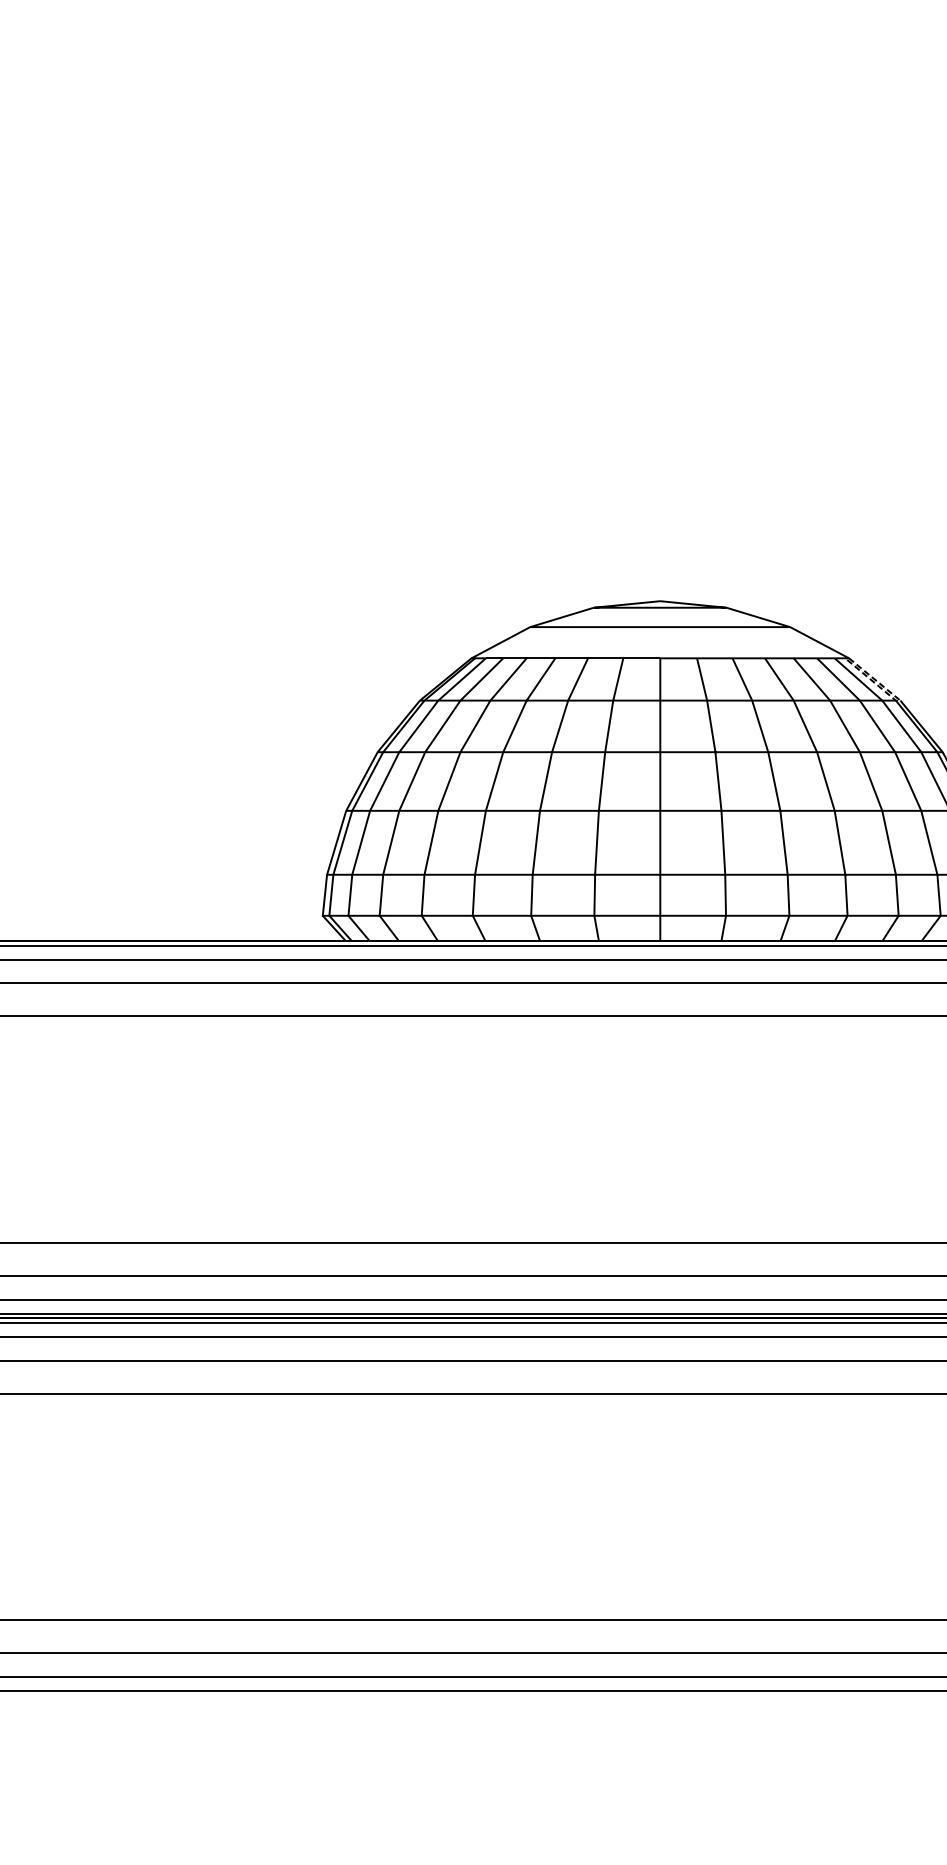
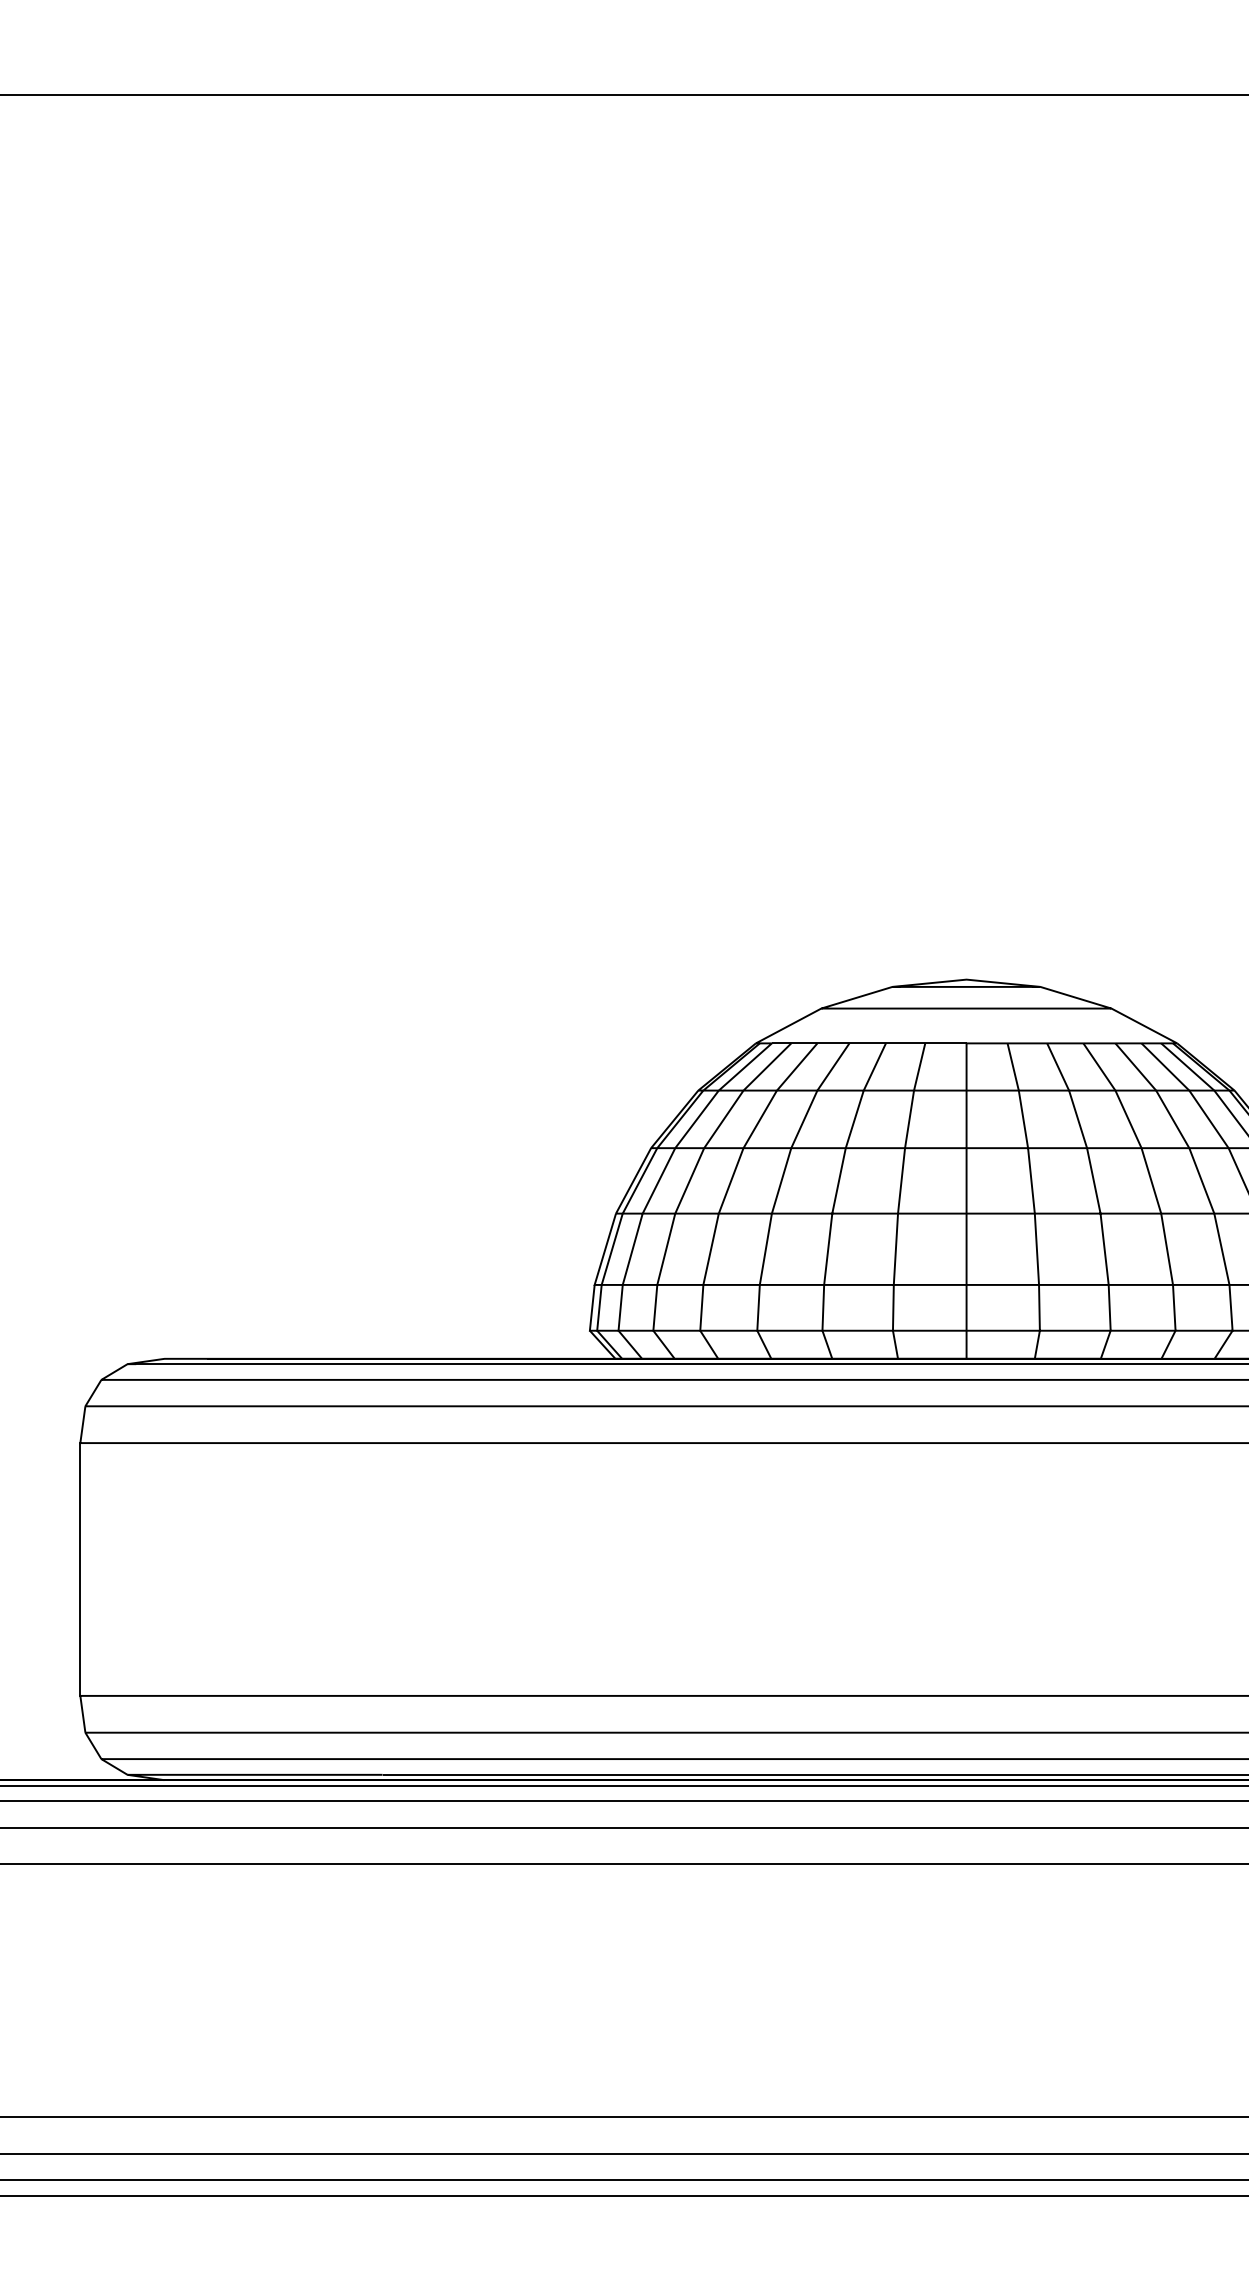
line: (898, 700) -> (1232, 1090), dashed -> solid

